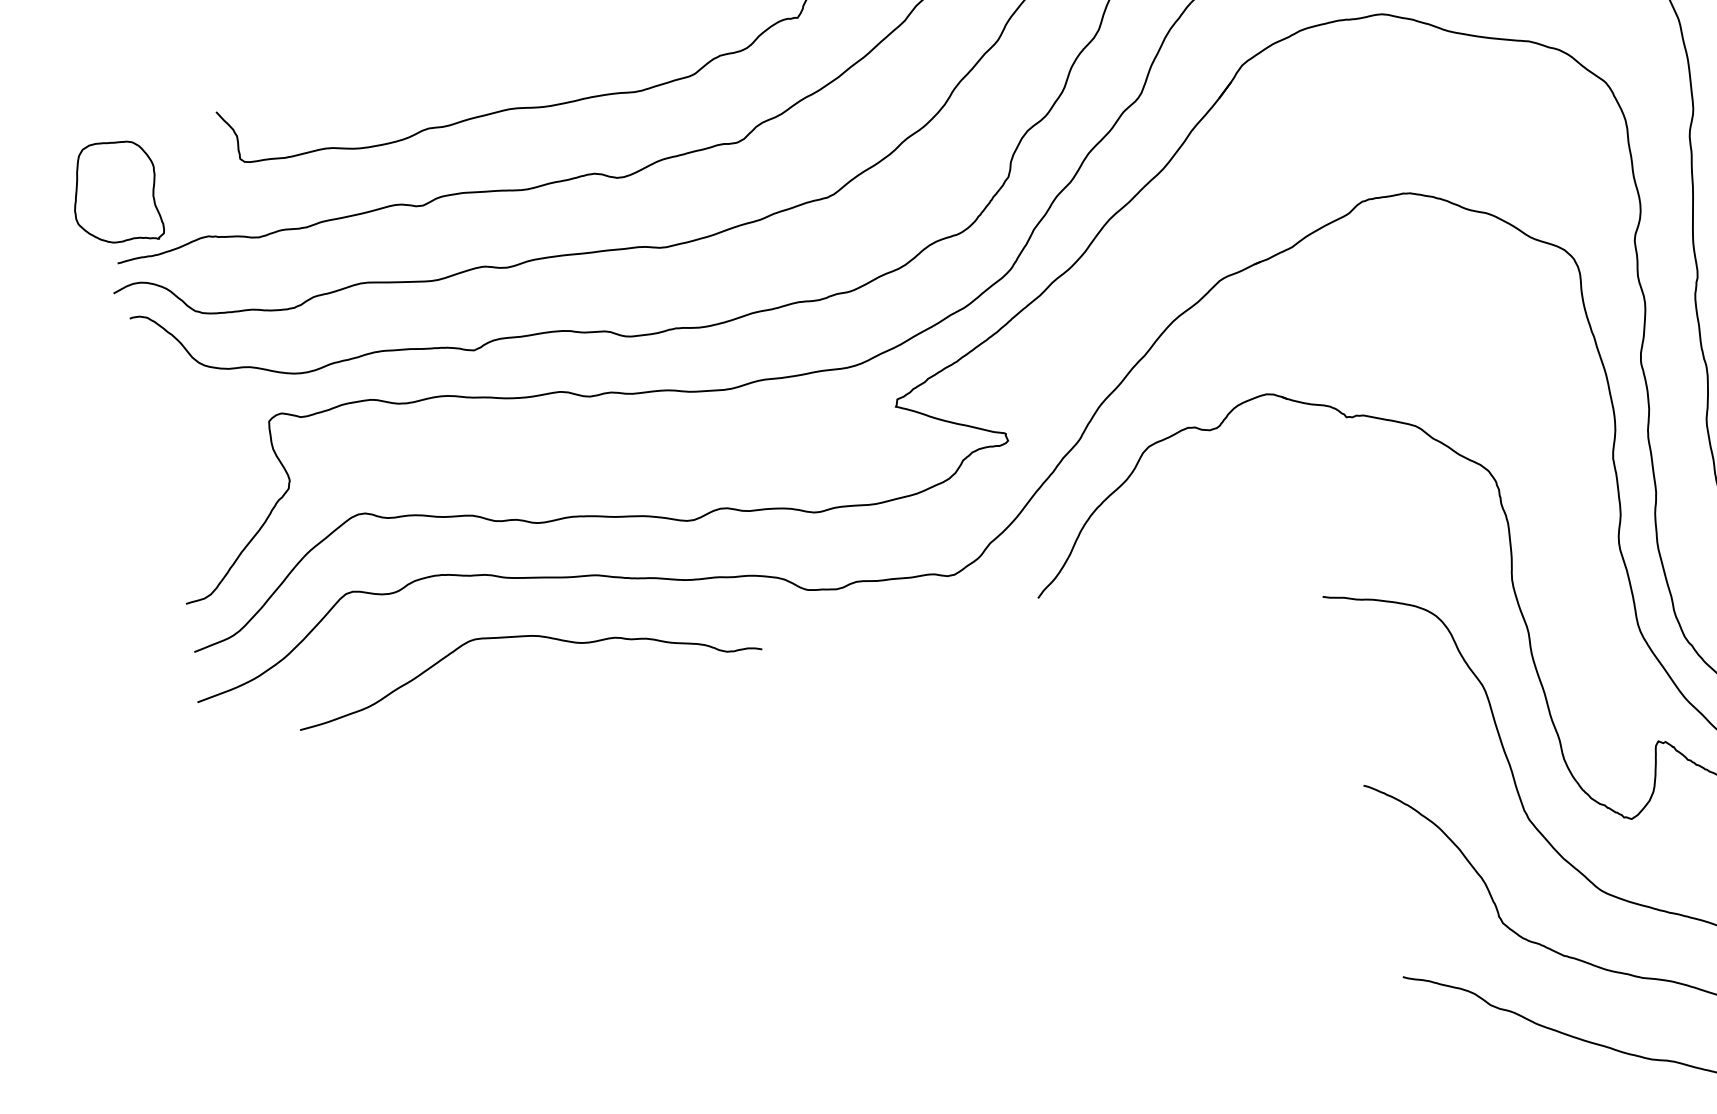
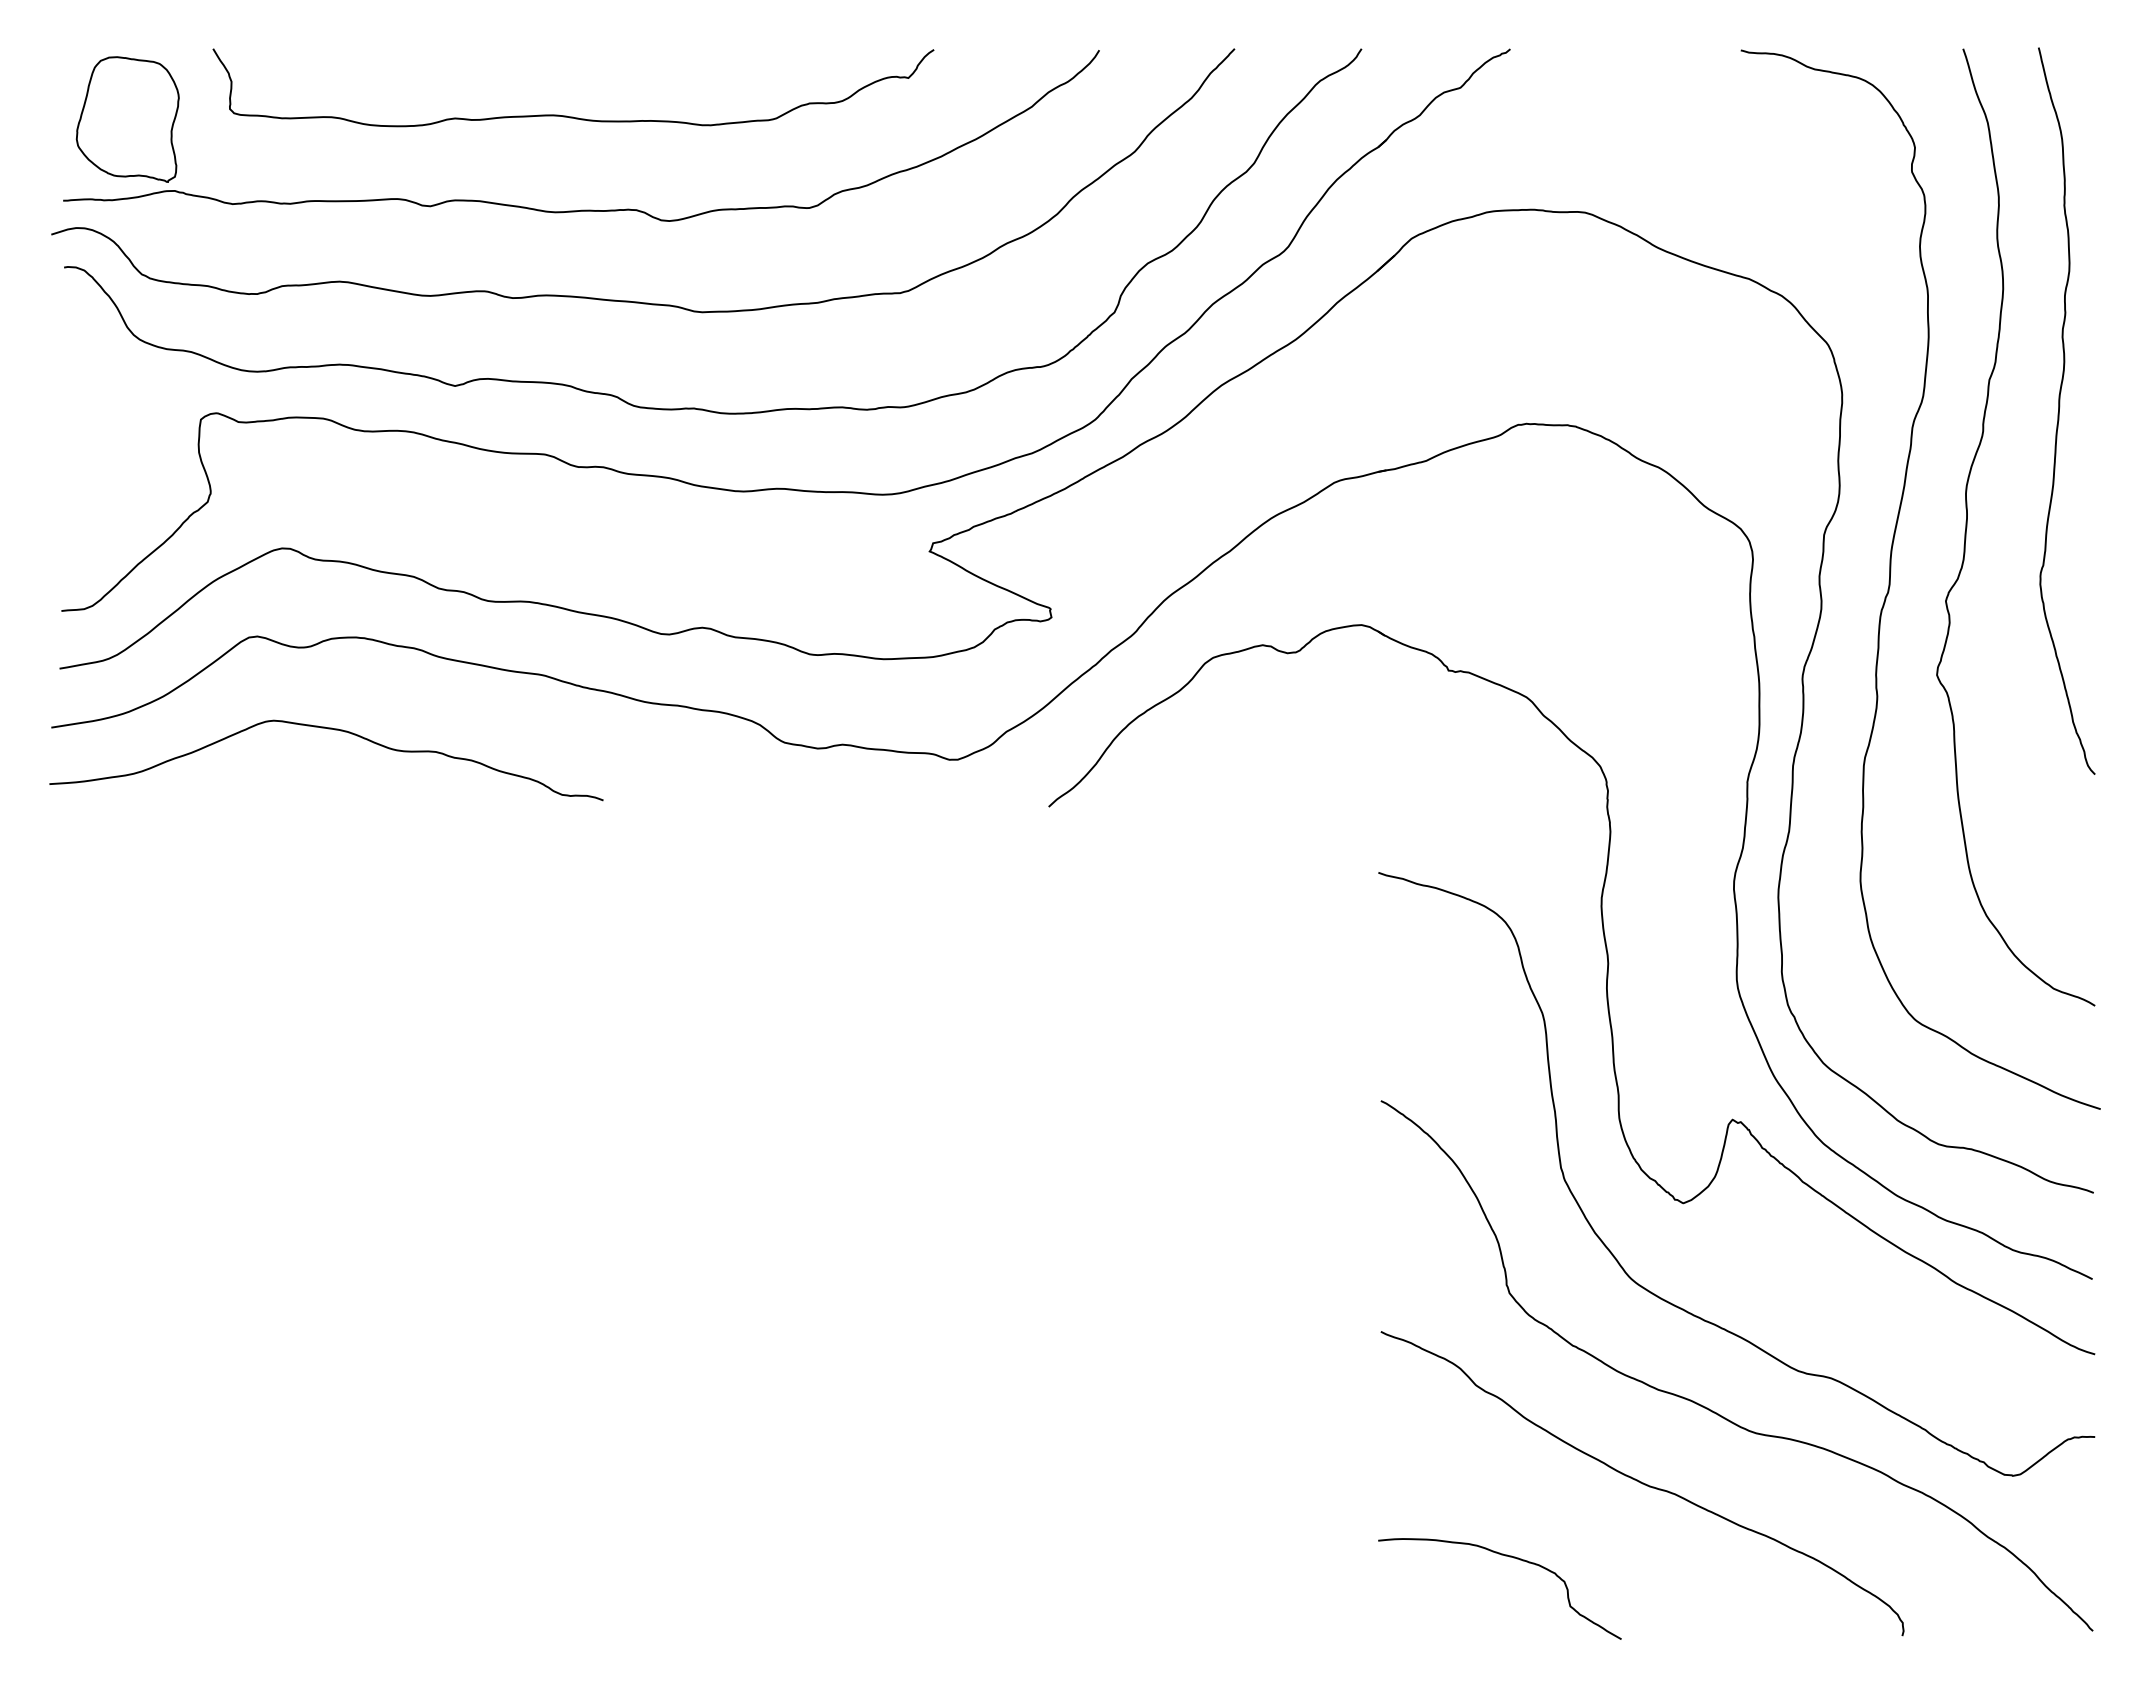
part: (114, 193) -> (127, 119), moved
curve: (527, 637) -> (334, 730), moved

